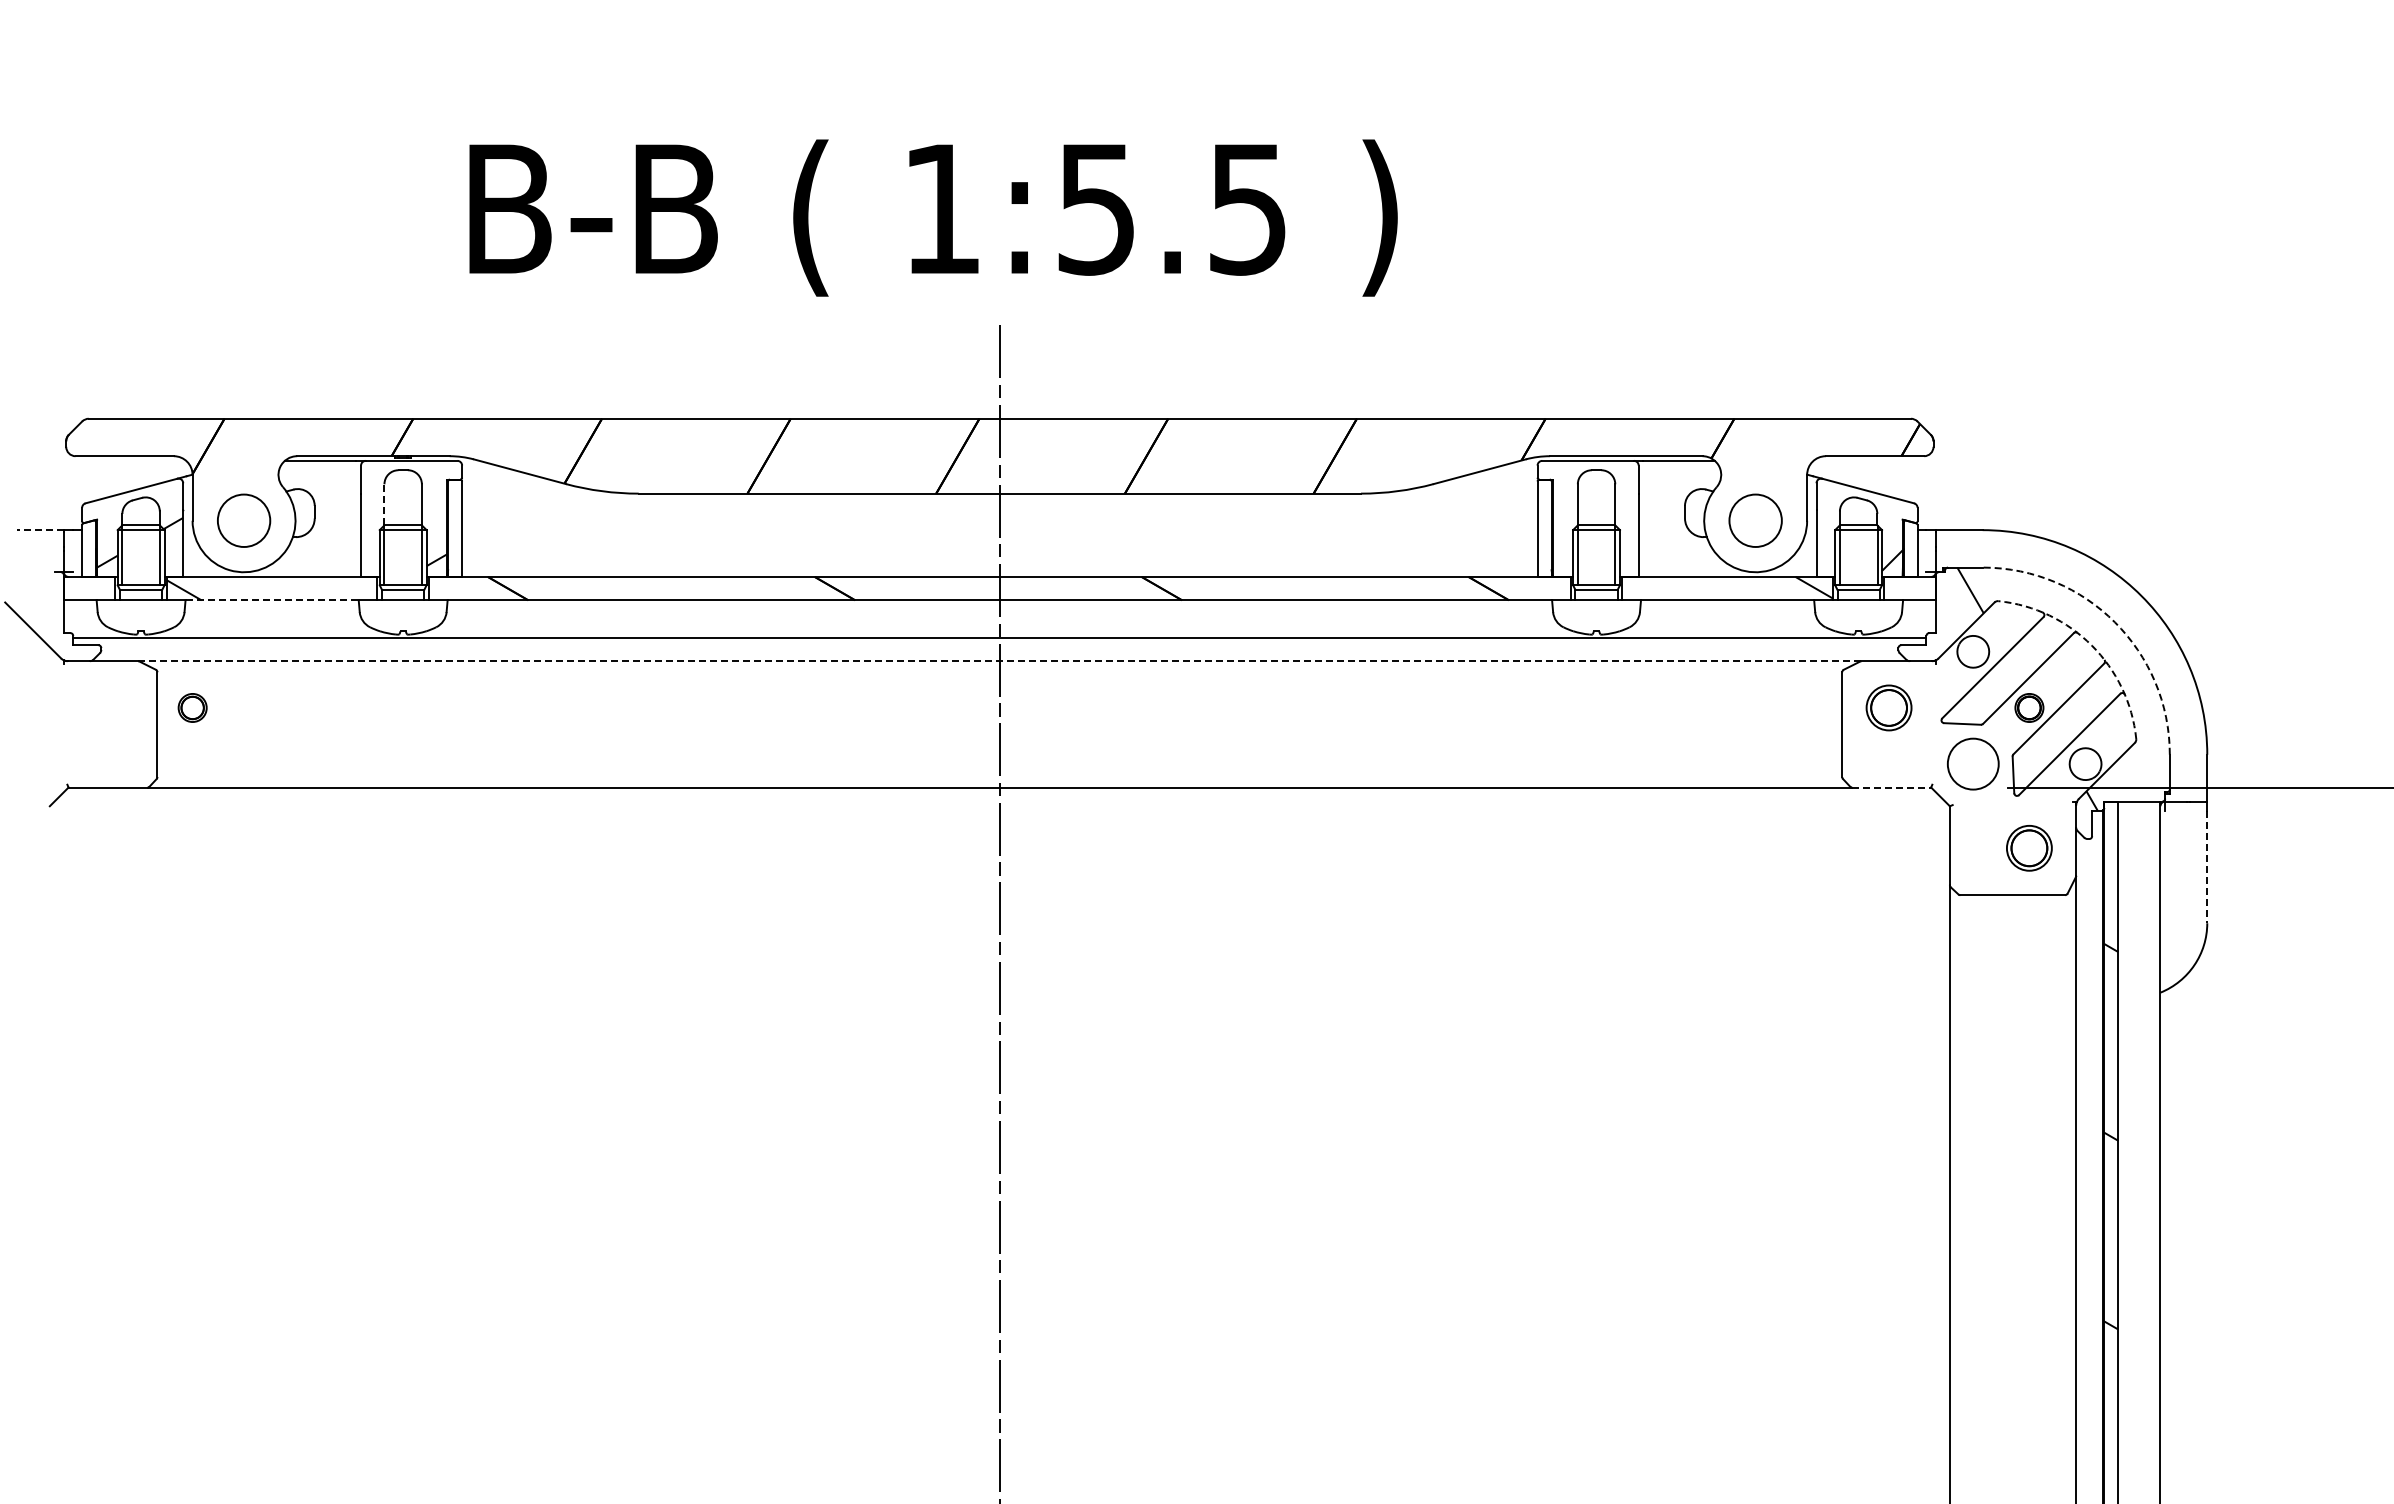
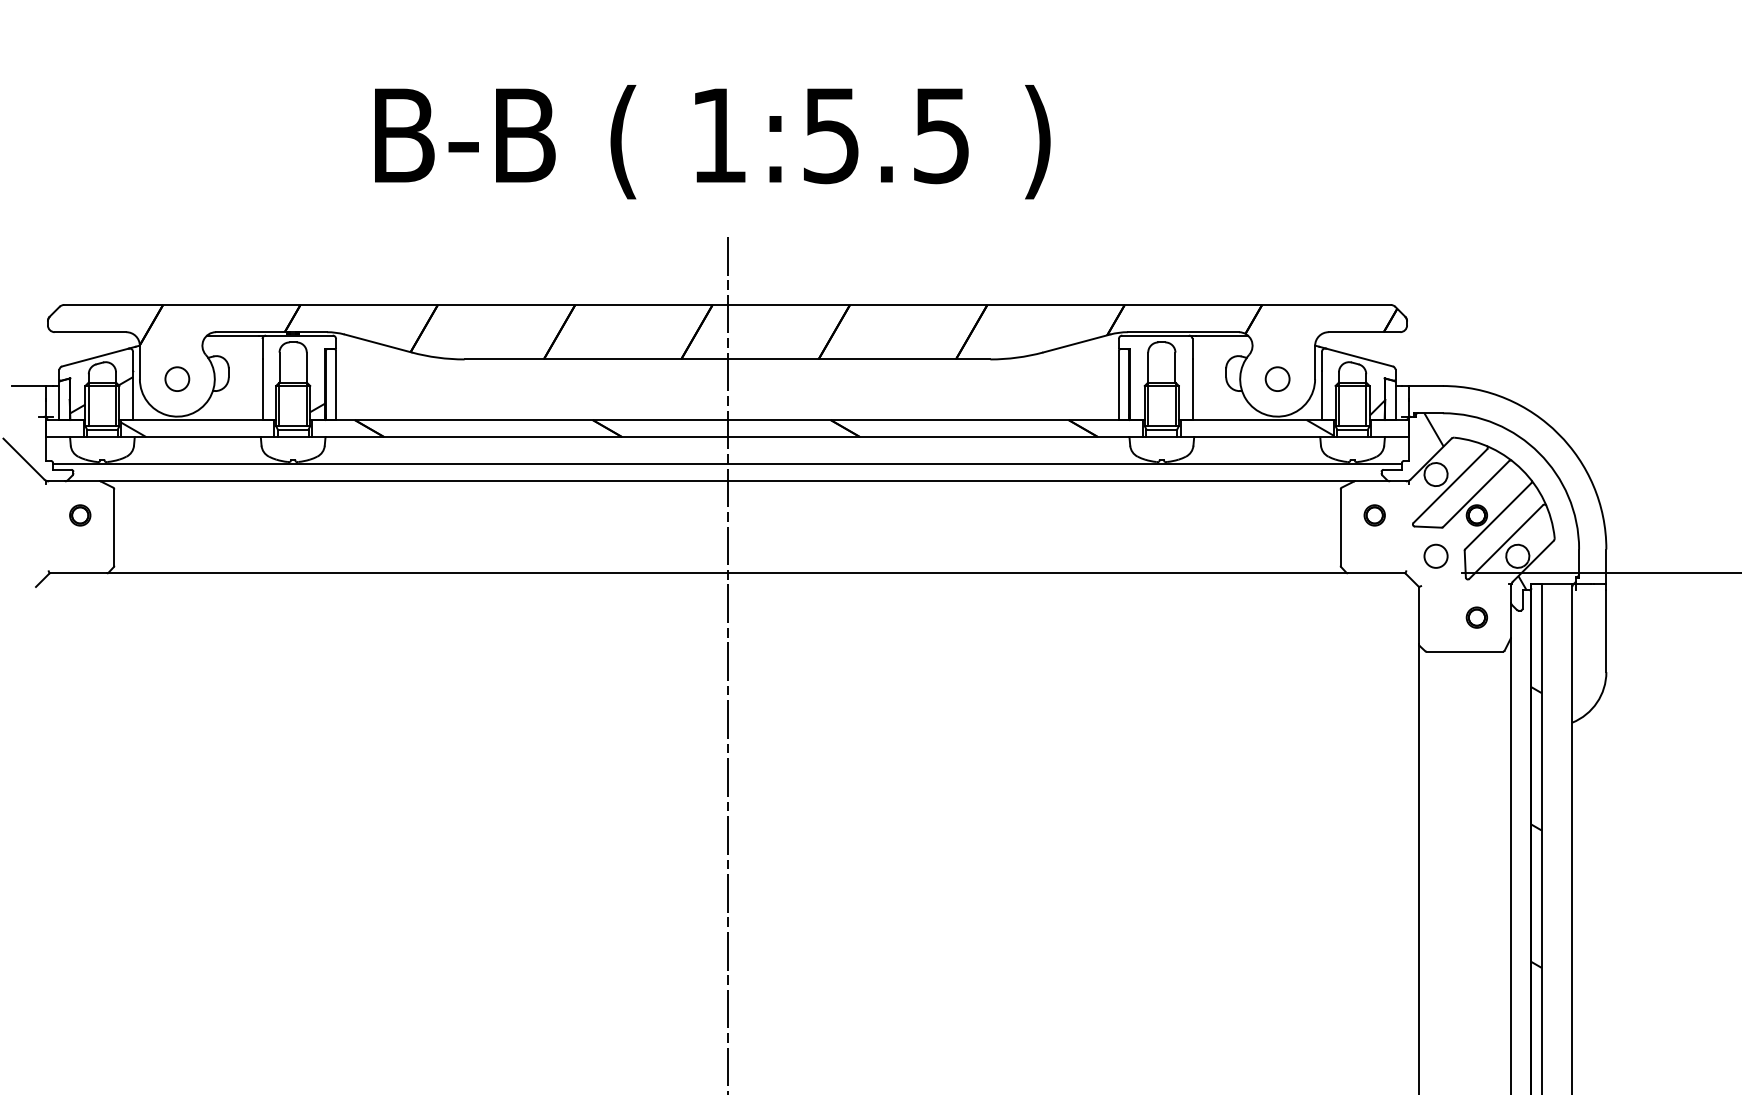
text: (933, 217) -> (712, 141), moved
line: (384, 504) -> (279, 367), dashed -> solid
circle: (243, 520) -> (176, 378), size x0.62
circle: (1755, 520) -> (1277, 378), size x0.62
line: (39, 530) -> (28, 386), dashed -> solid
line: (272, 600) -> (198, 437), dashed -> solid
arc: (2115, 622) -> (1539, 453), dashed -> solid
arc: (2091, 645) -> (1522, 469), dashed -> solid
line: (999, 661) -> (727, 481), dashed -> solid
part: (192, 707) -> (80, 515), moved
part: (1888, 707) -> (1374, 515), size x0.62
circle: (1973, 764) -> (1436, 556), size x0.62
line: (1892, 787) -> (1377, 573), dashed -> solid
part: (2029, 848) -> (1476, 617), size x0.62
line: (2207, 867) -> (1606, 631), dashed -> solid

